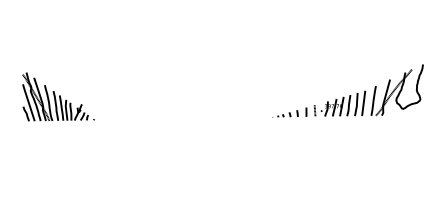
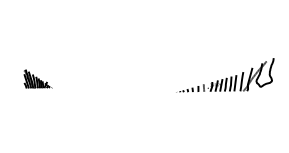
part: (57, 95) -> (37, 78), size x0.6

